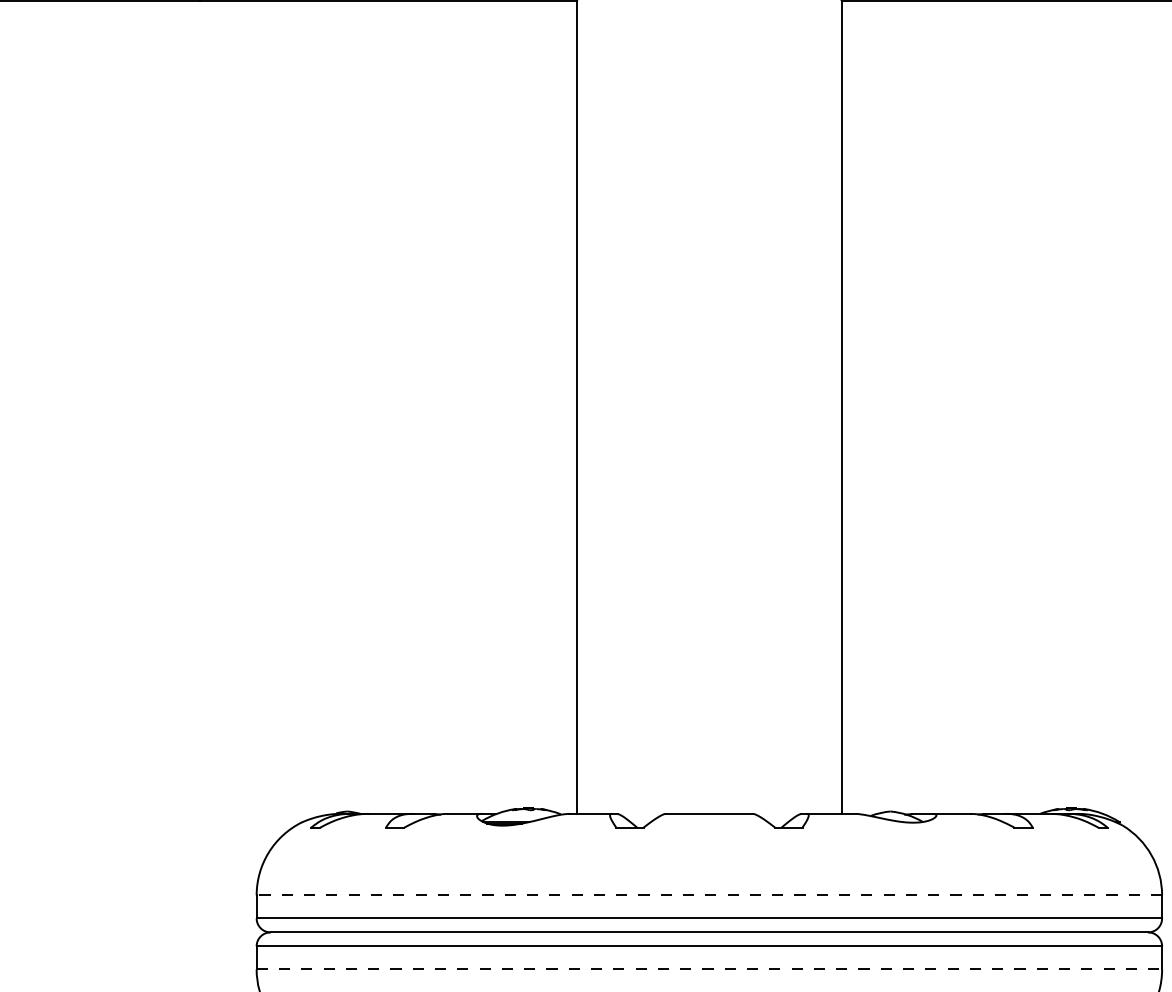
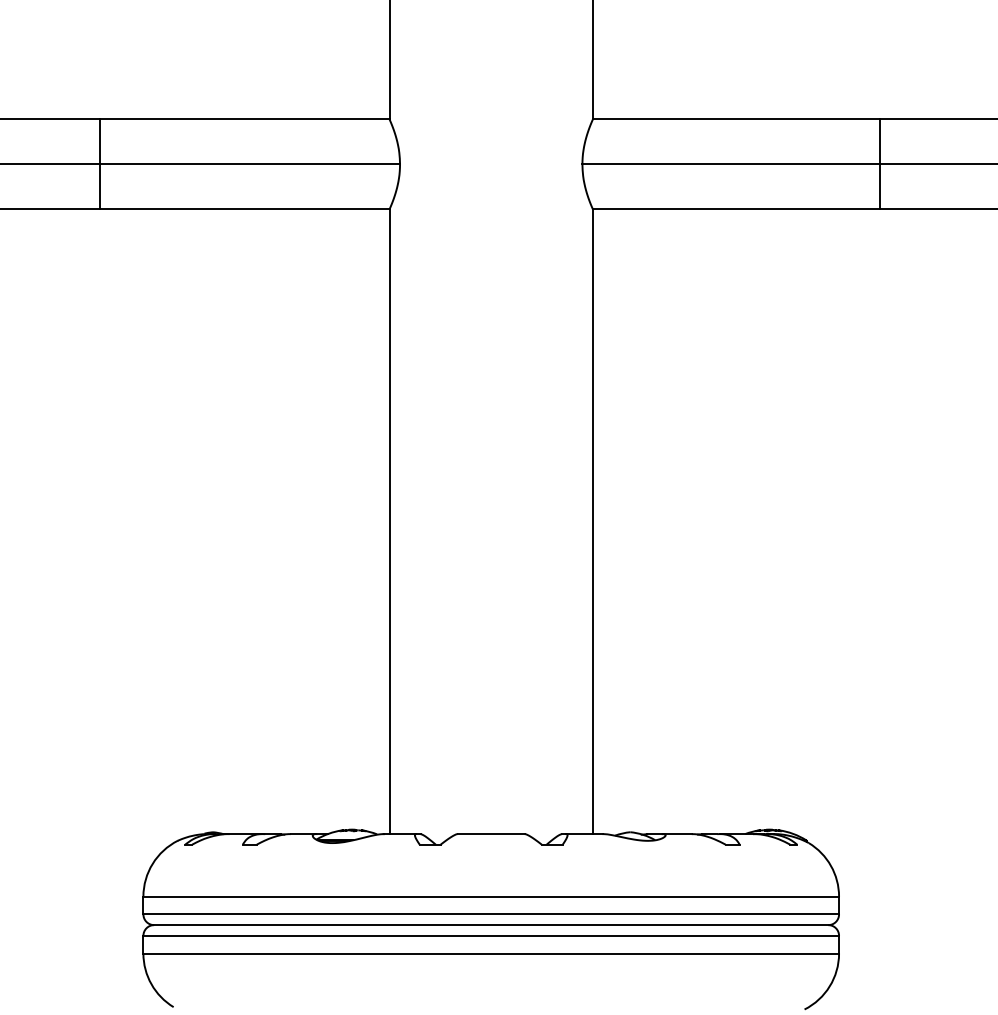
line: (709, 895) -> (491, 896), dashed -> solid
line: (709, 969) -> (491, 953), dashed -> solid

